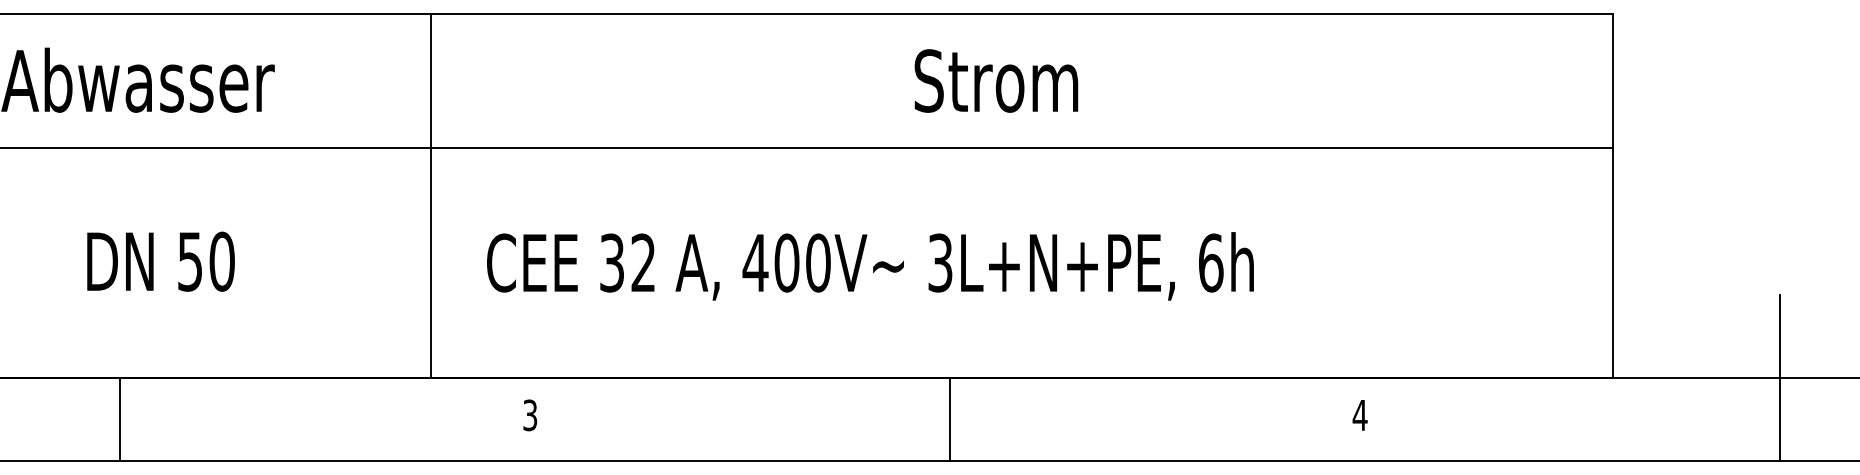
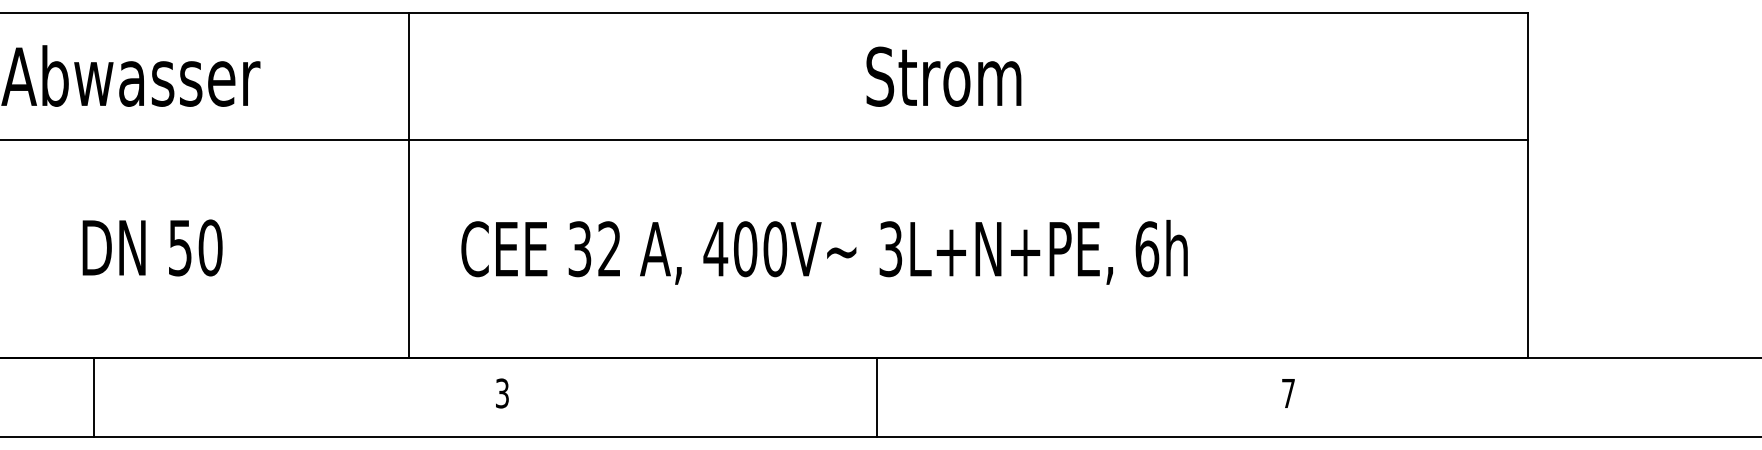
line: (1780, 377) -> (1686, 357), removed
text: (1359, 415) -> (1287, 393), 4 -> 7
line: (120, 418) -> (94, 396), moved
line: (950, 418) -> (877, 396), moved

